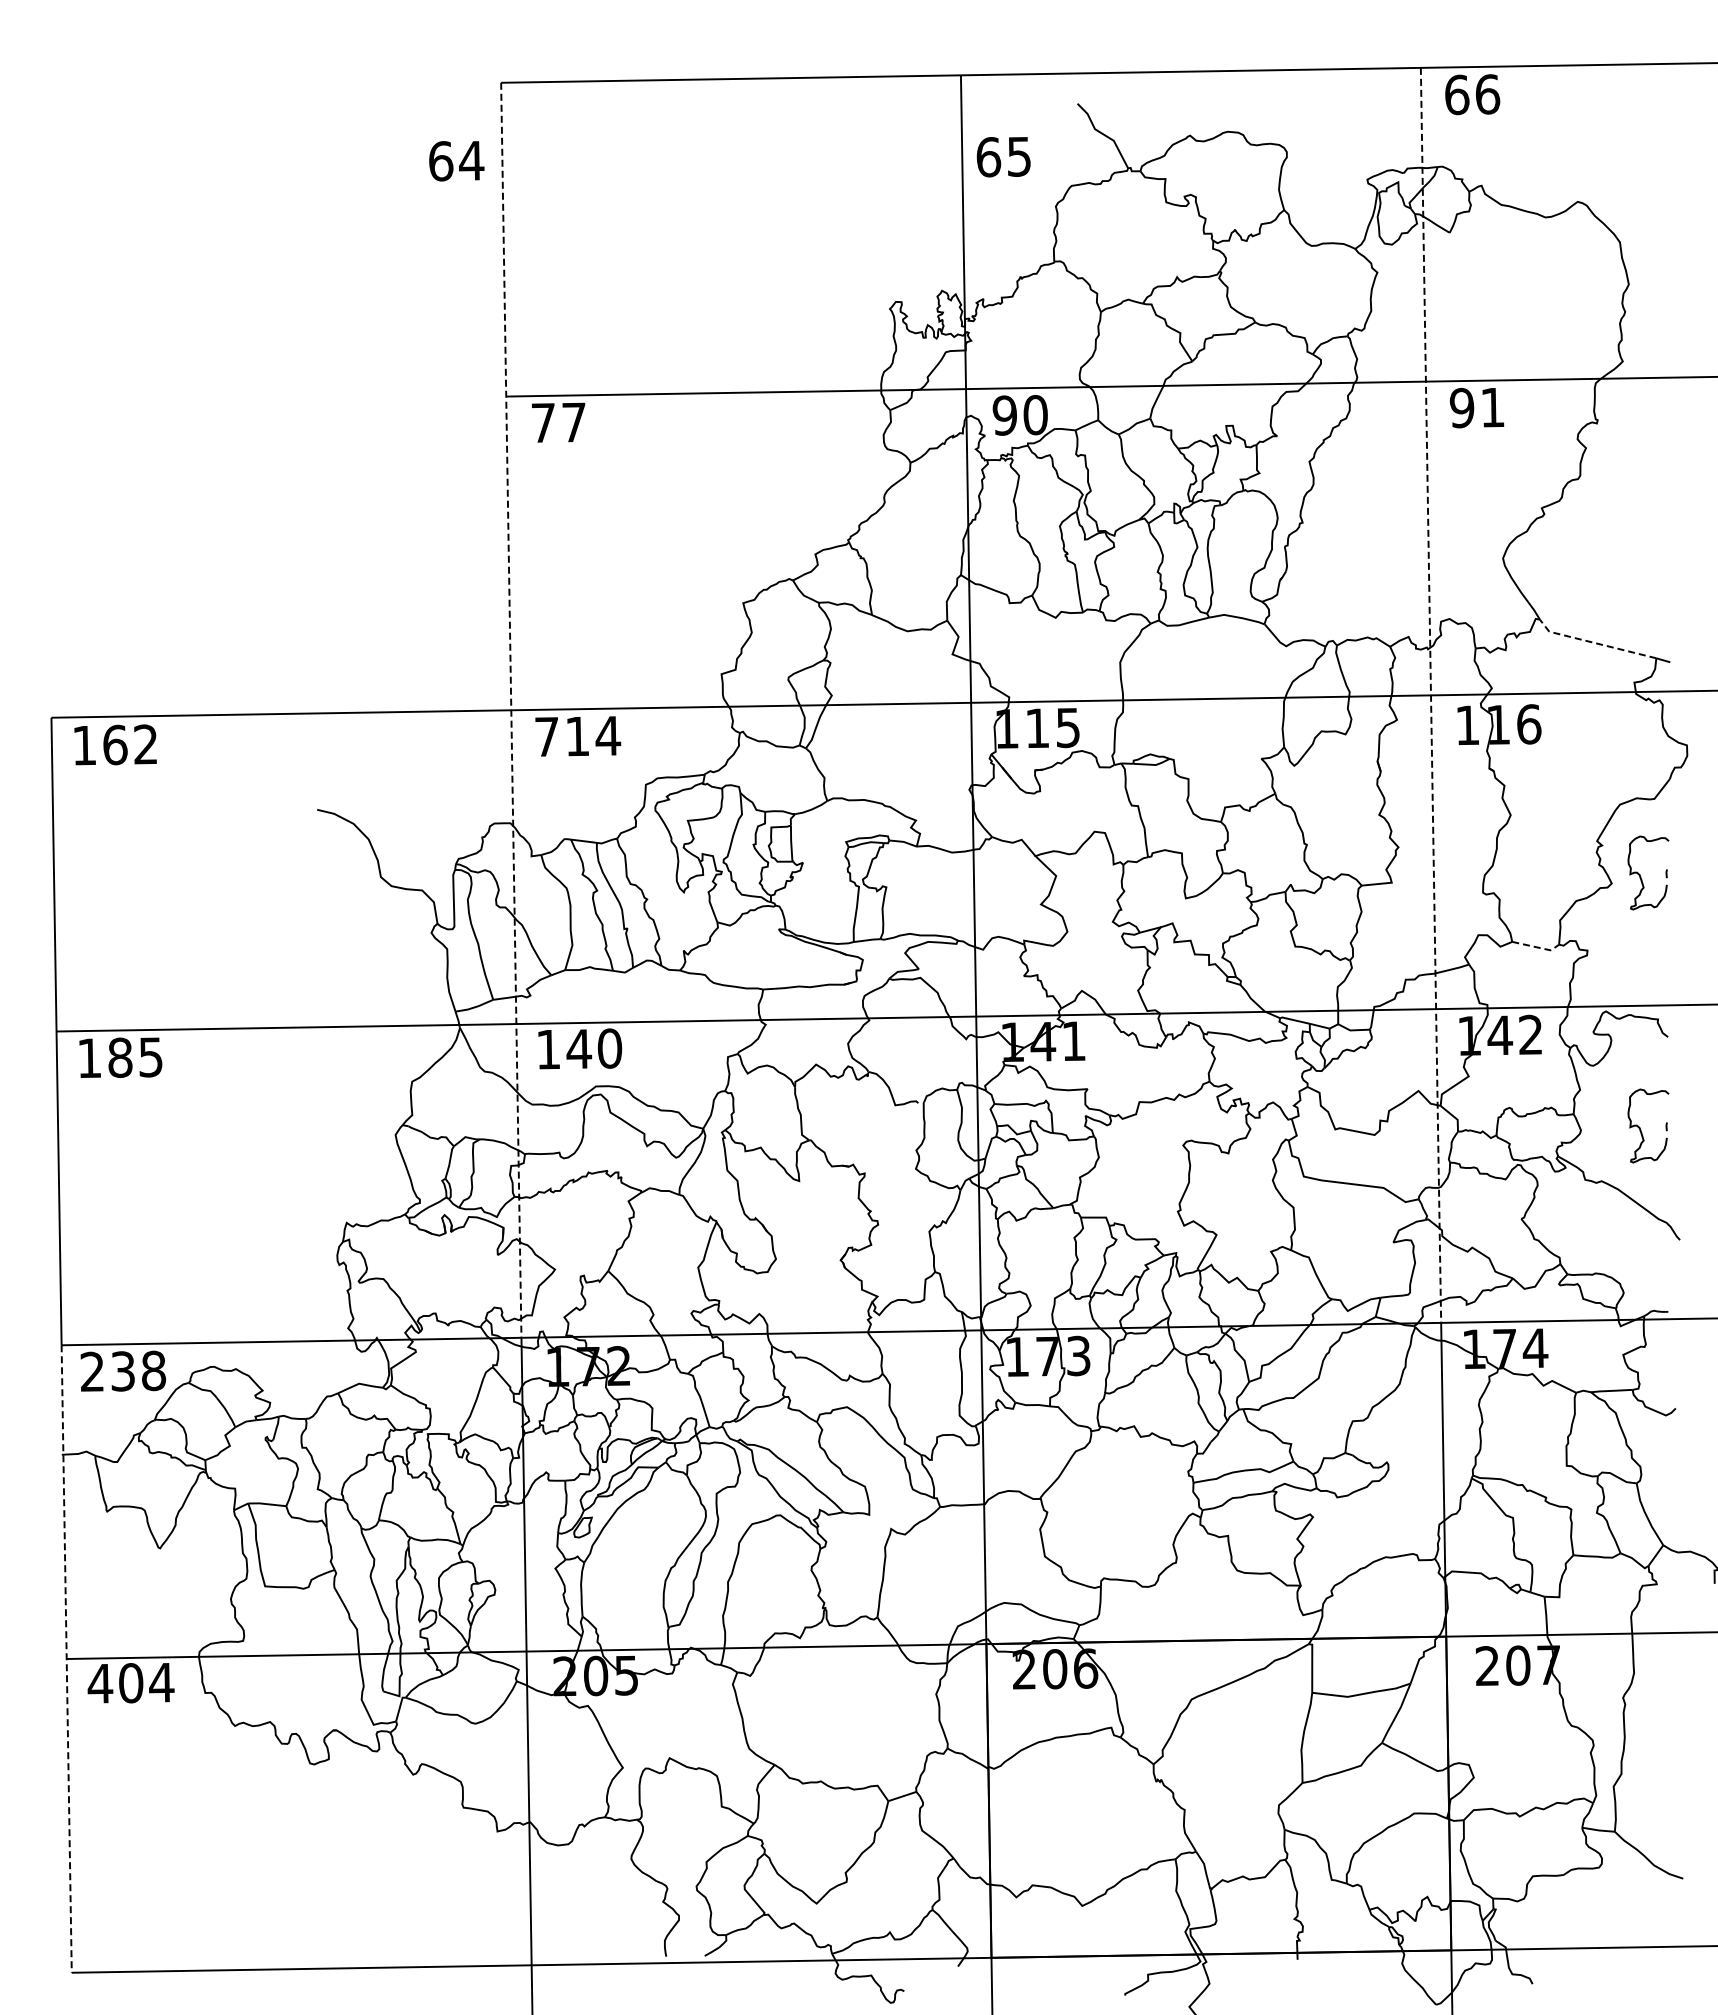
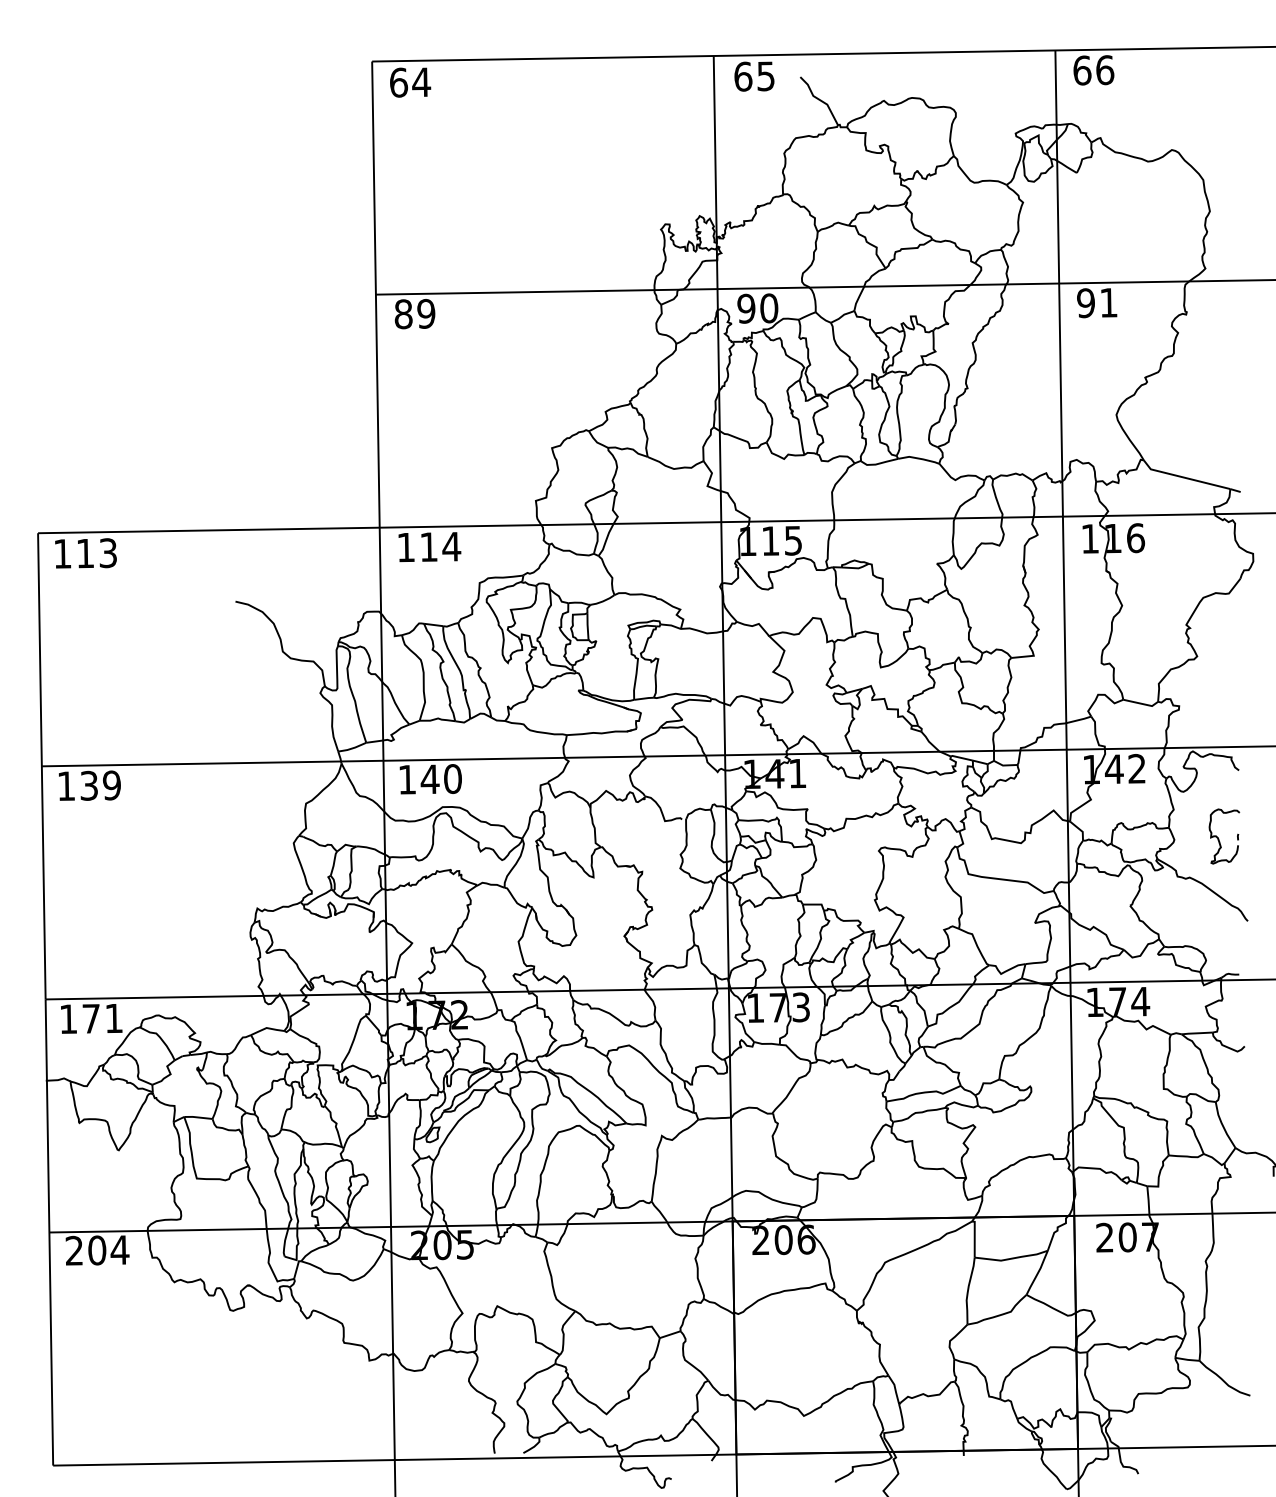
text: (1003, 157) -> (754, 76), moved
text: (456, 161) -> (410, 82), moved
text: (558, 422) -> (414, 313), 77 -> 89
line: (1594, 642) -> (1184, 477), dashed -> solid
line: (1431, 695) -> (1063, 516), dashed -> solid
line: (511, 710) -> (379, 527), dashed -> solid
text: (546, 736) -> (405, 547), 714 -> 114
text: (130, 744) -> (96, 553), 162 -> 113
part: (1641, 876) -> (1219, 651), removed
line: (1537, 947) -> (1142, 703), dashed -> solid
text: (135, 1057) -> (100, 785), 185 -> 139
text: (123, 1370) -> (91, 1018), 238 -> 171
line: (66, 1659) -> (49, 1232), dashed -> solid
text: (100, 1683) -> (74, 1250), 404 -> 204

